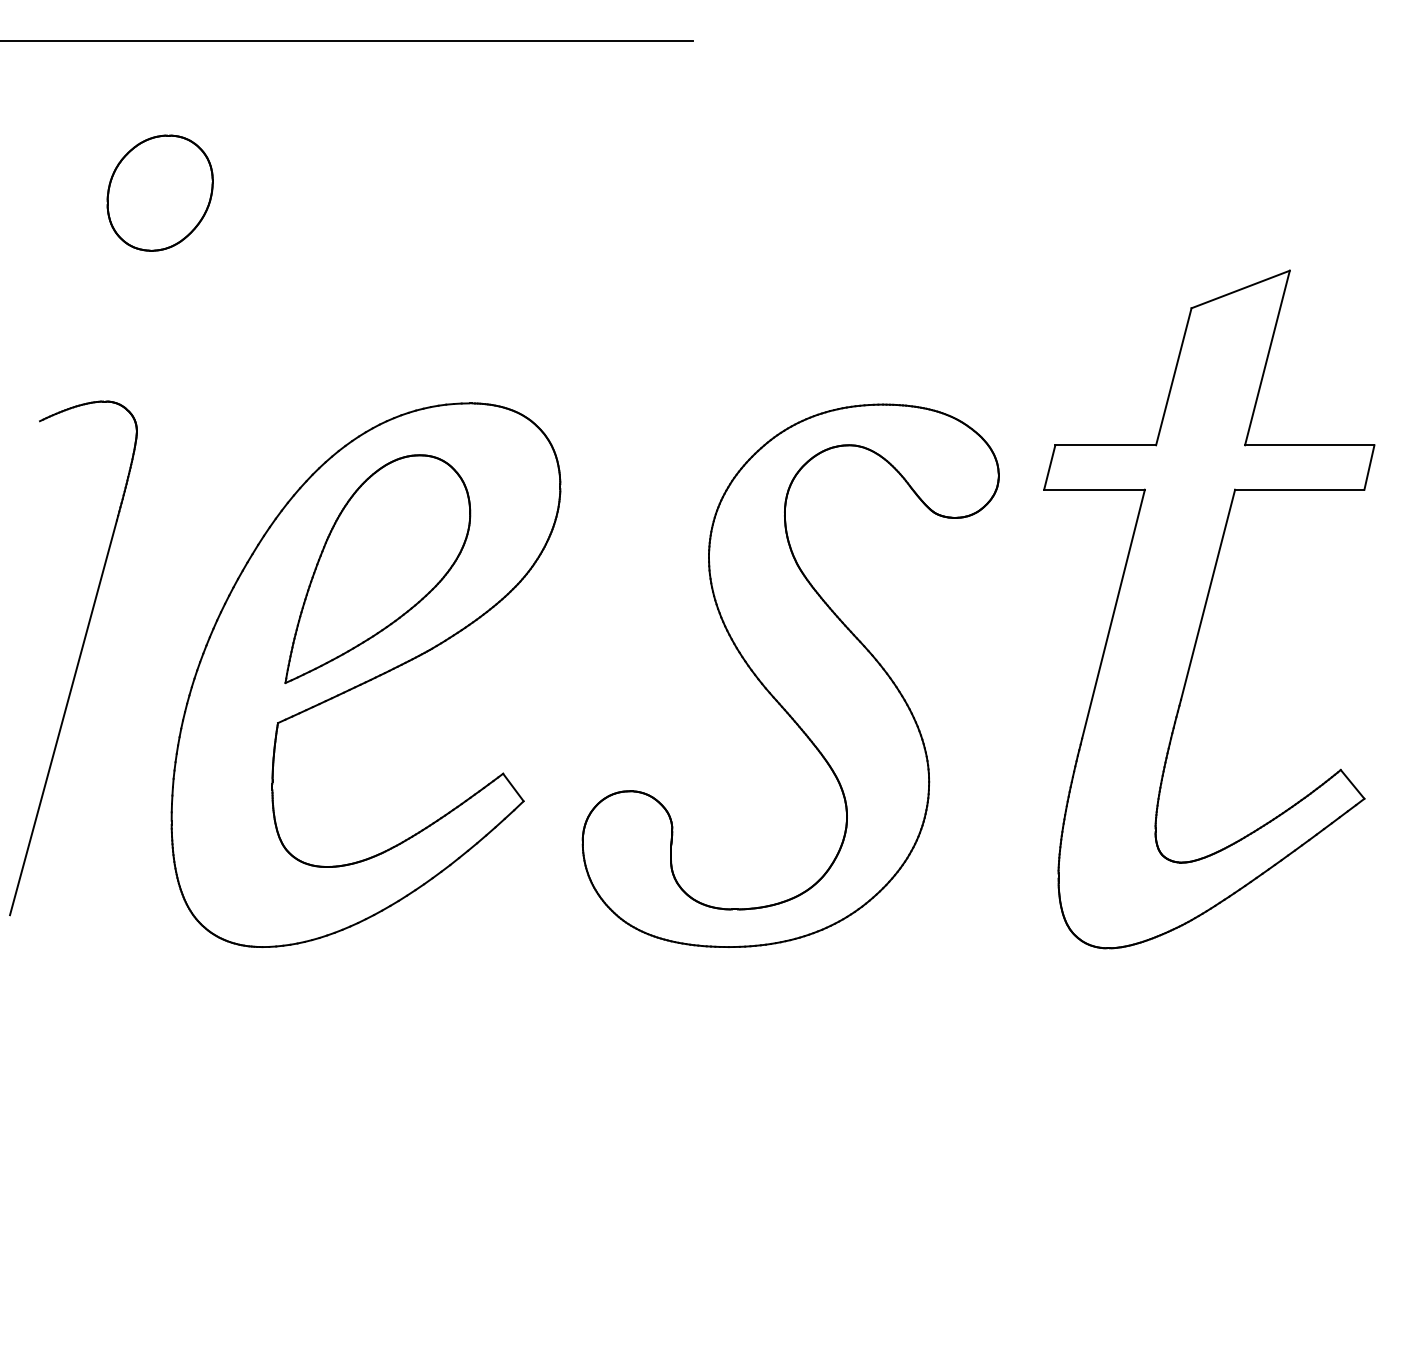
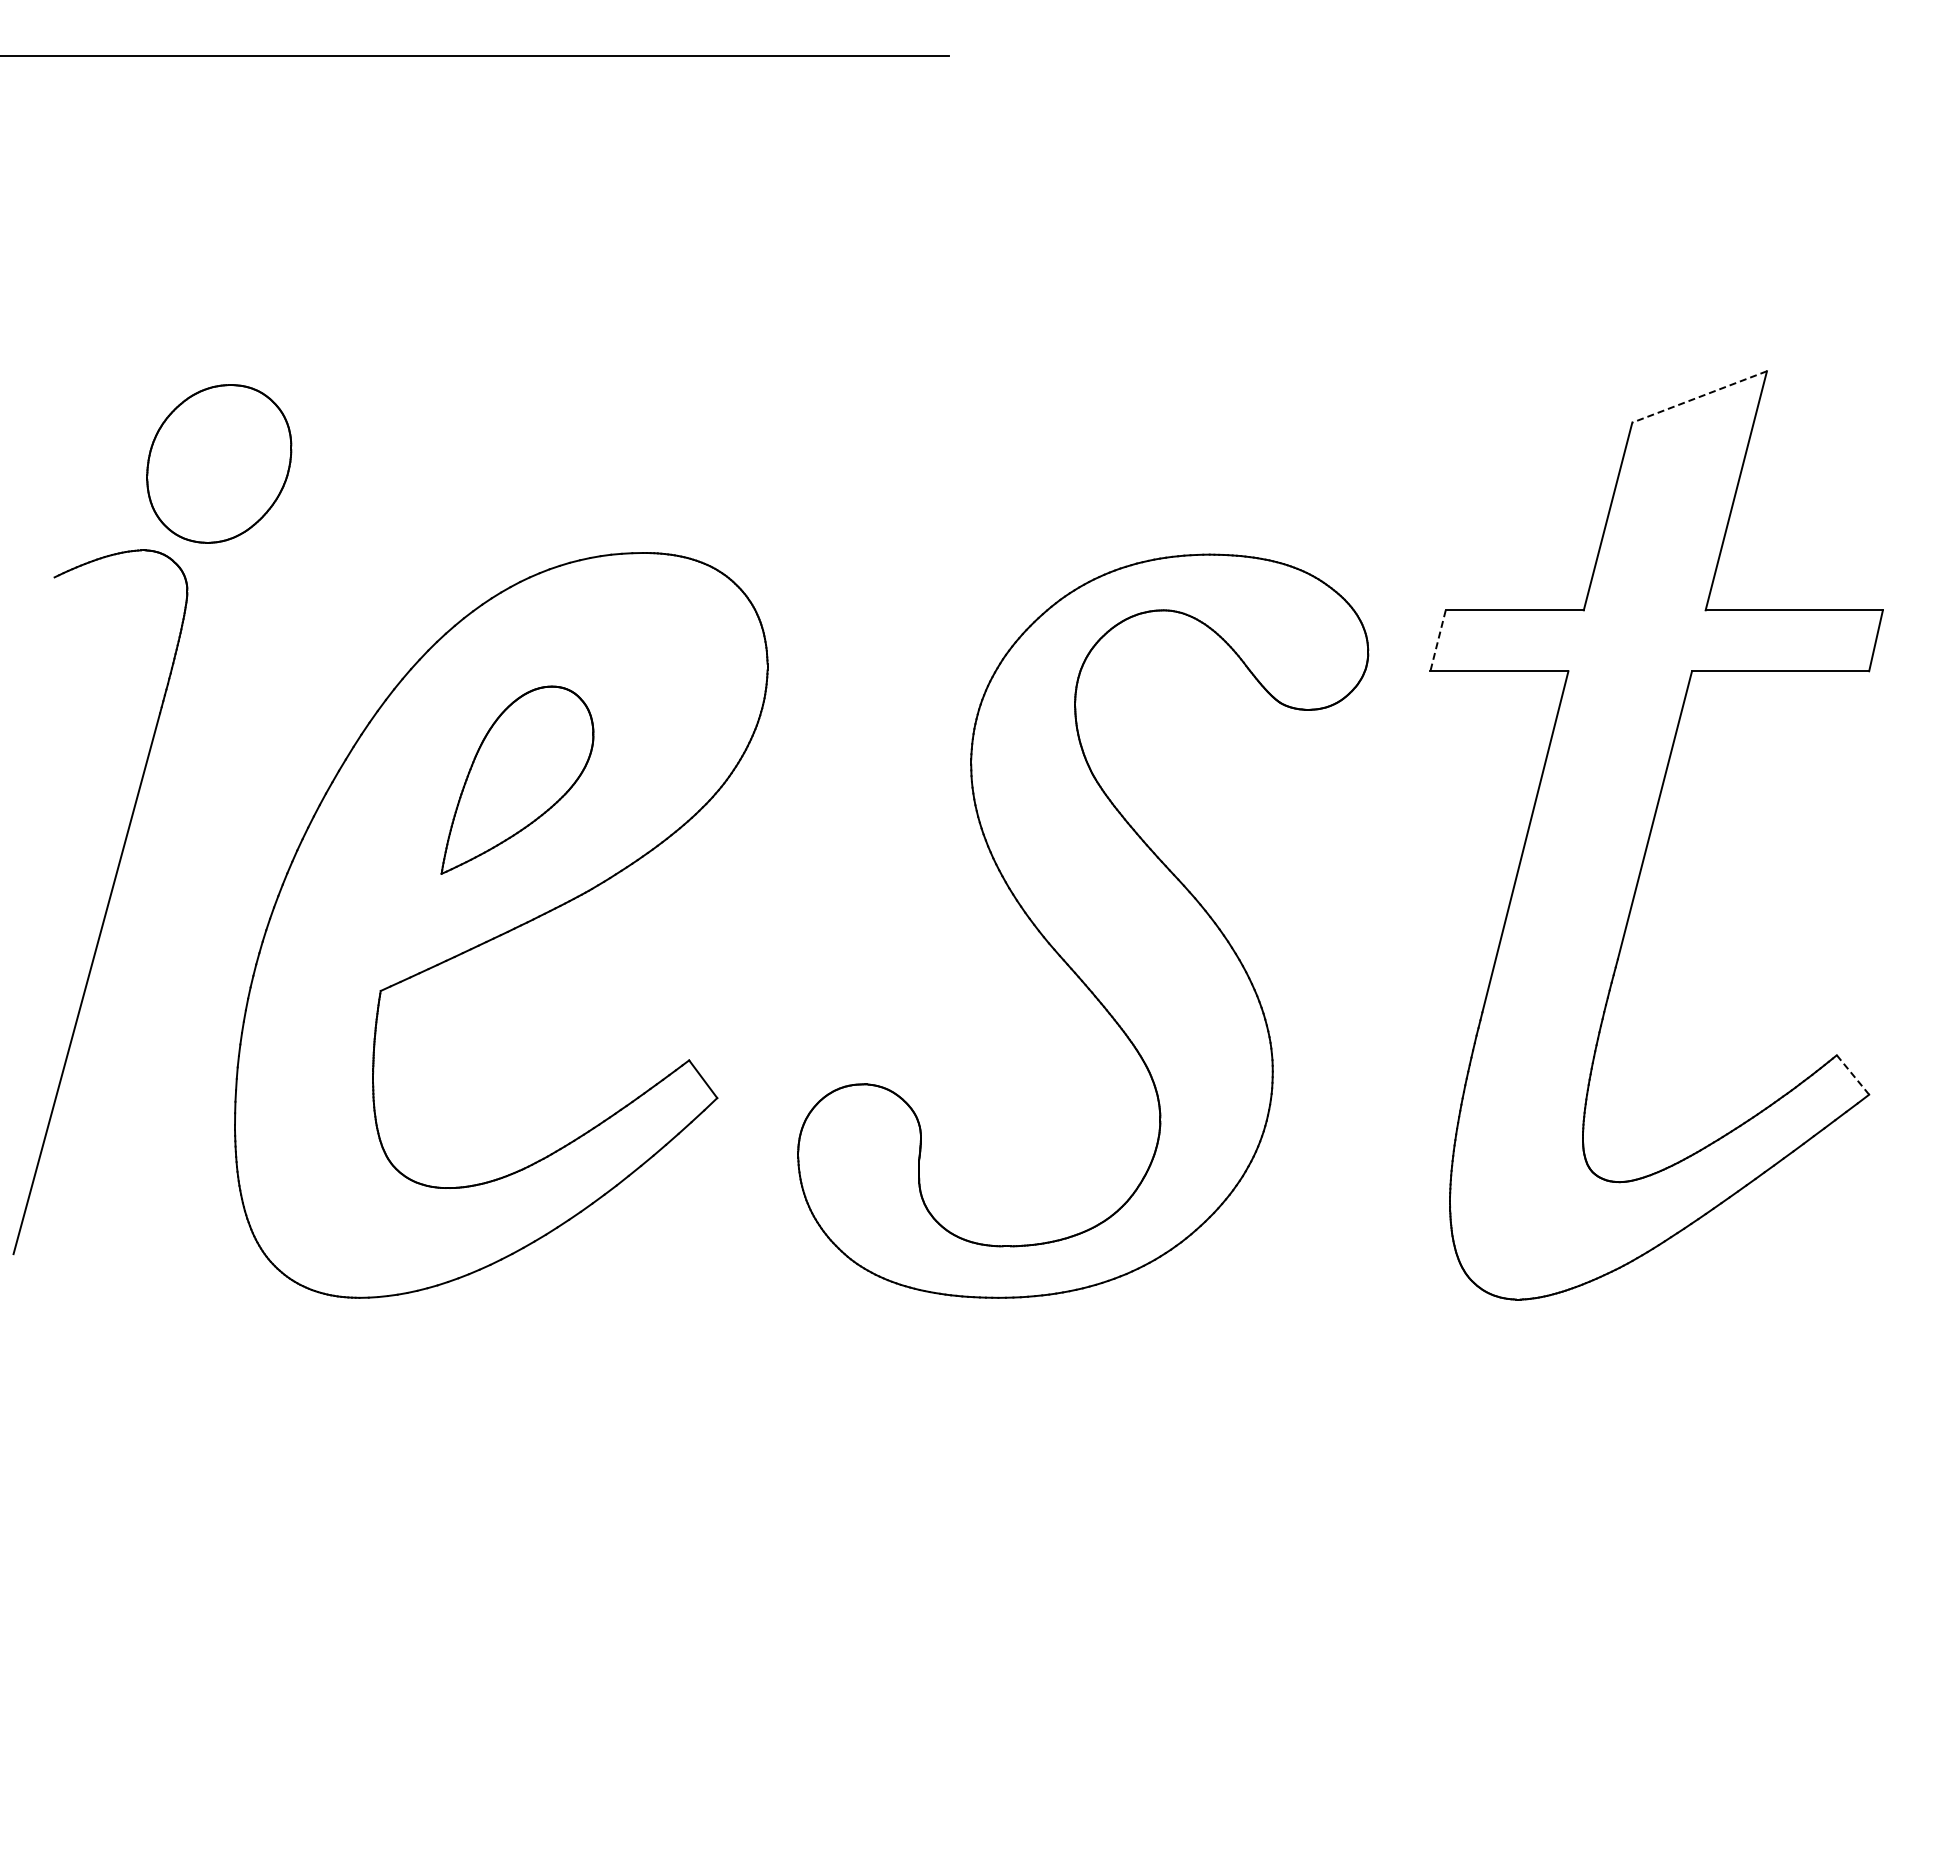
part: (160, 192) -> (219, 463), moved
line: (1240, 289) -> (1699, 397), solid -> dashed
line: (1049, 468) -> (1437, 641), solid -> dashed
part: (377, 569) -> (517, 780), size x0.6
line: (1352, 784) -> (1853, 1075), solid -> dashed

